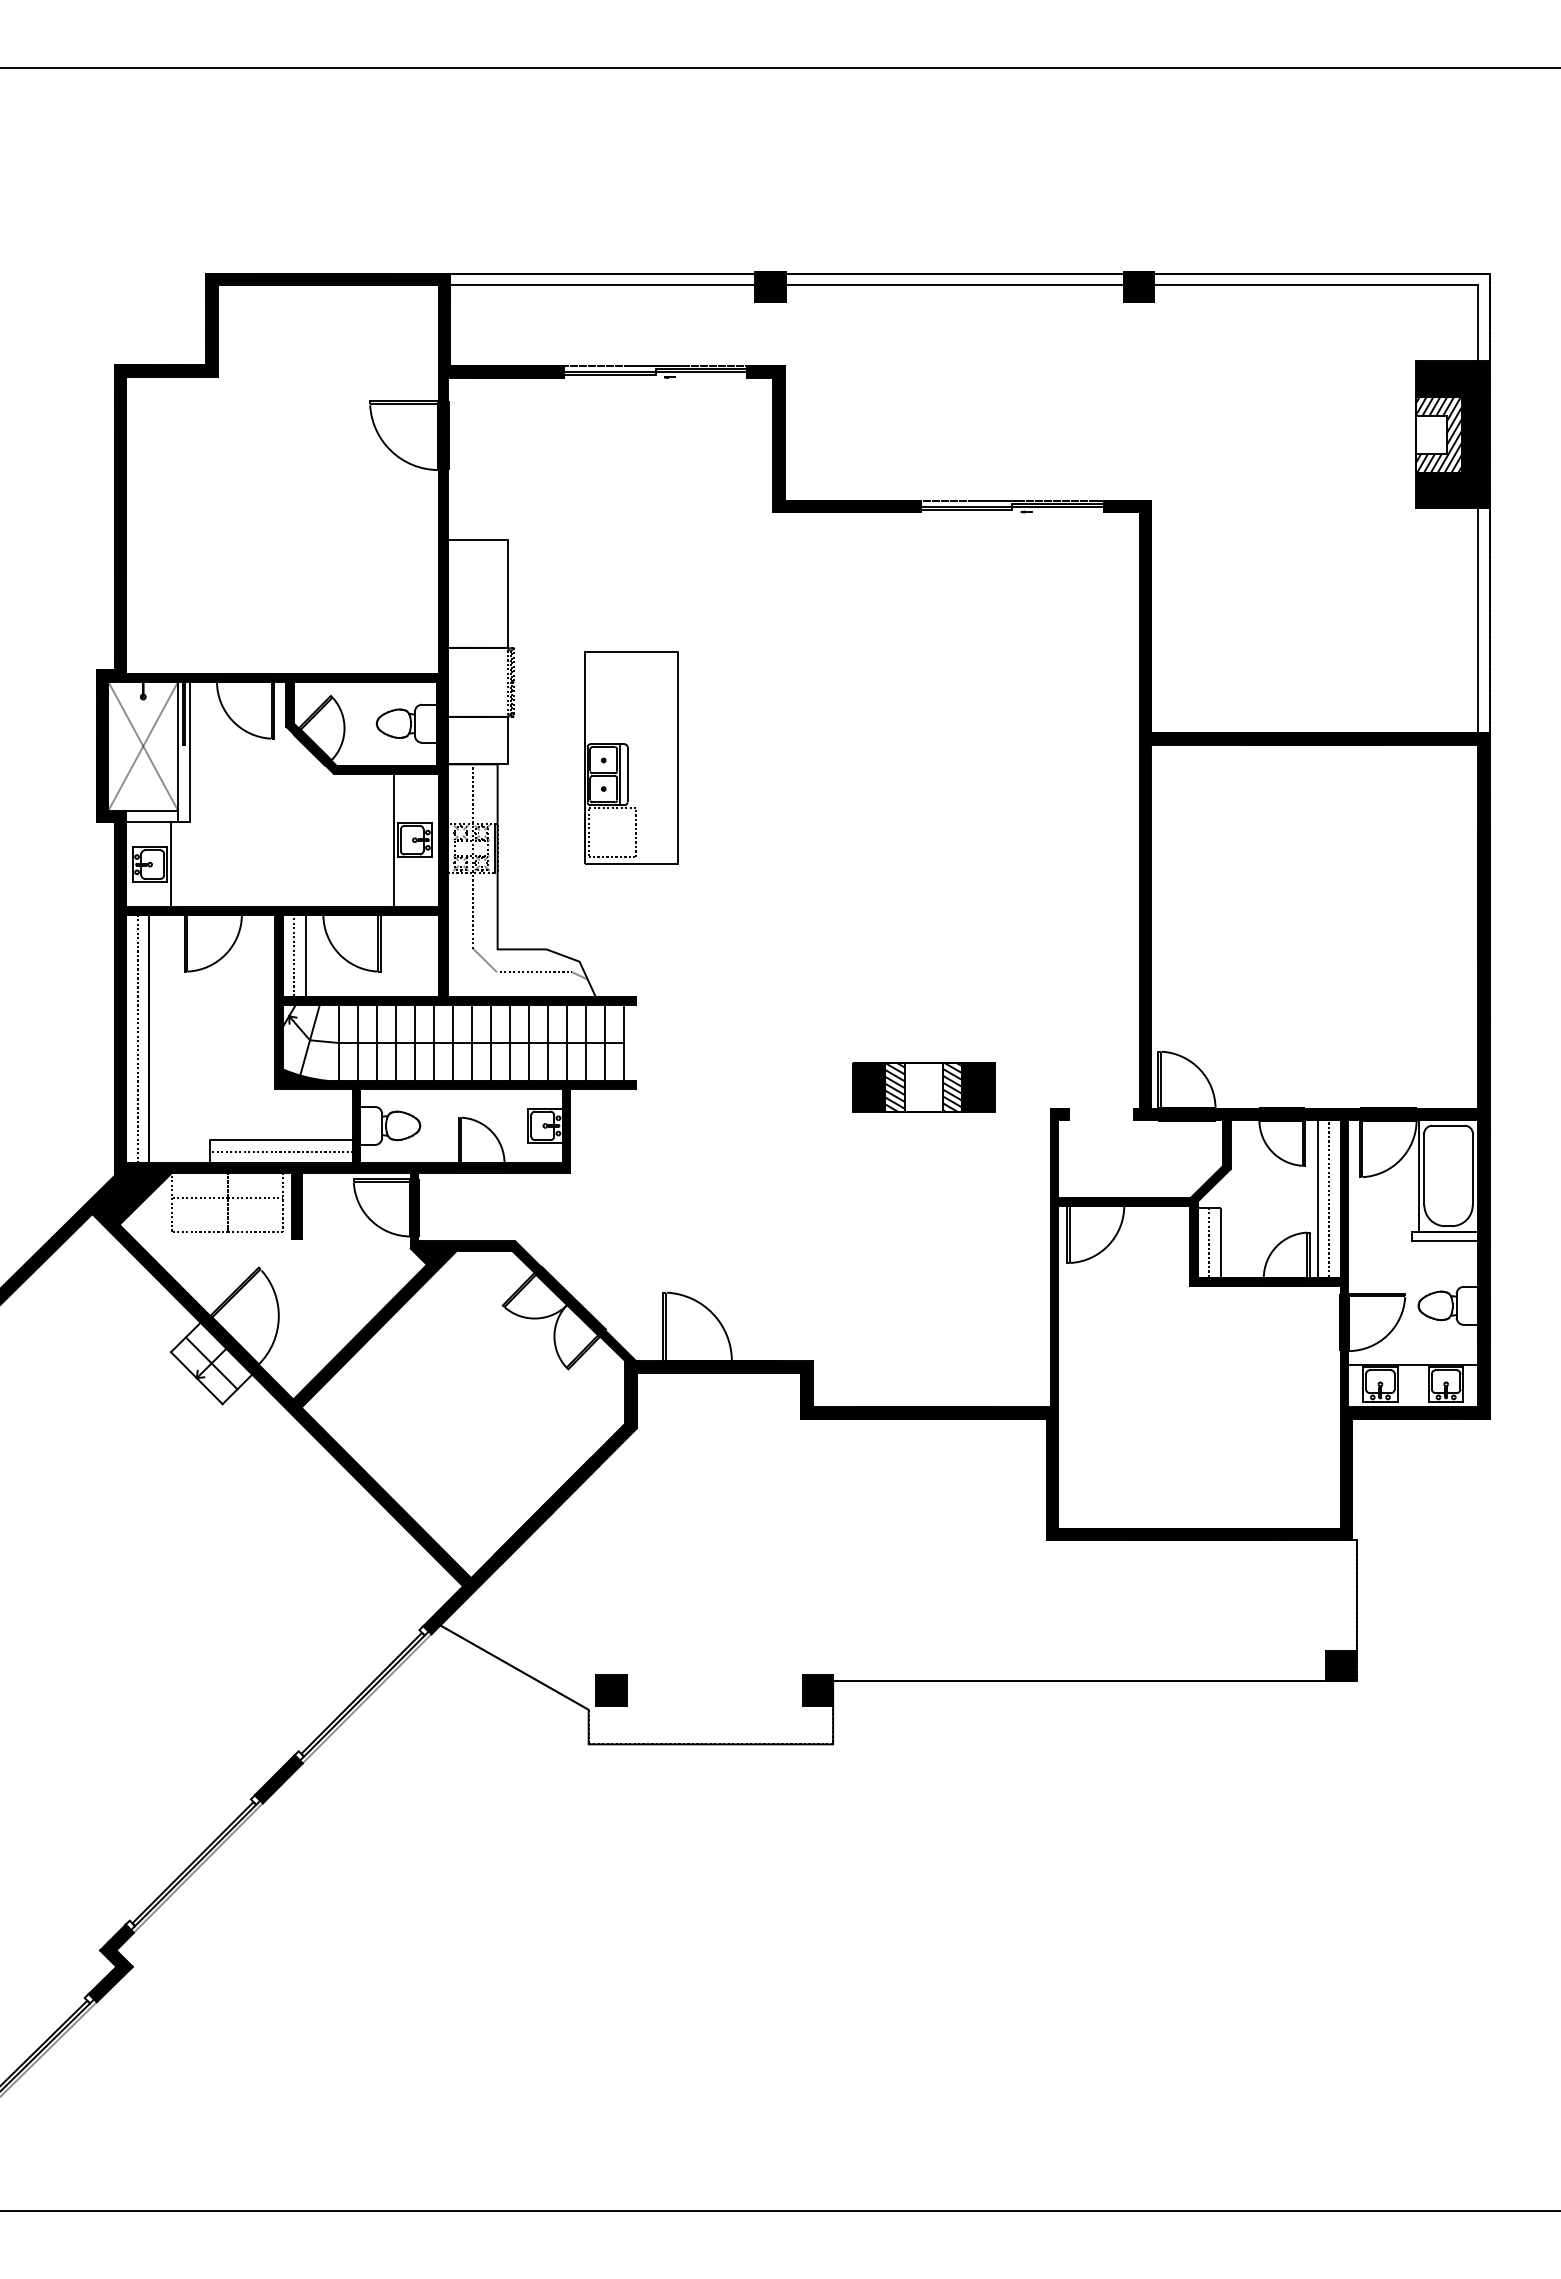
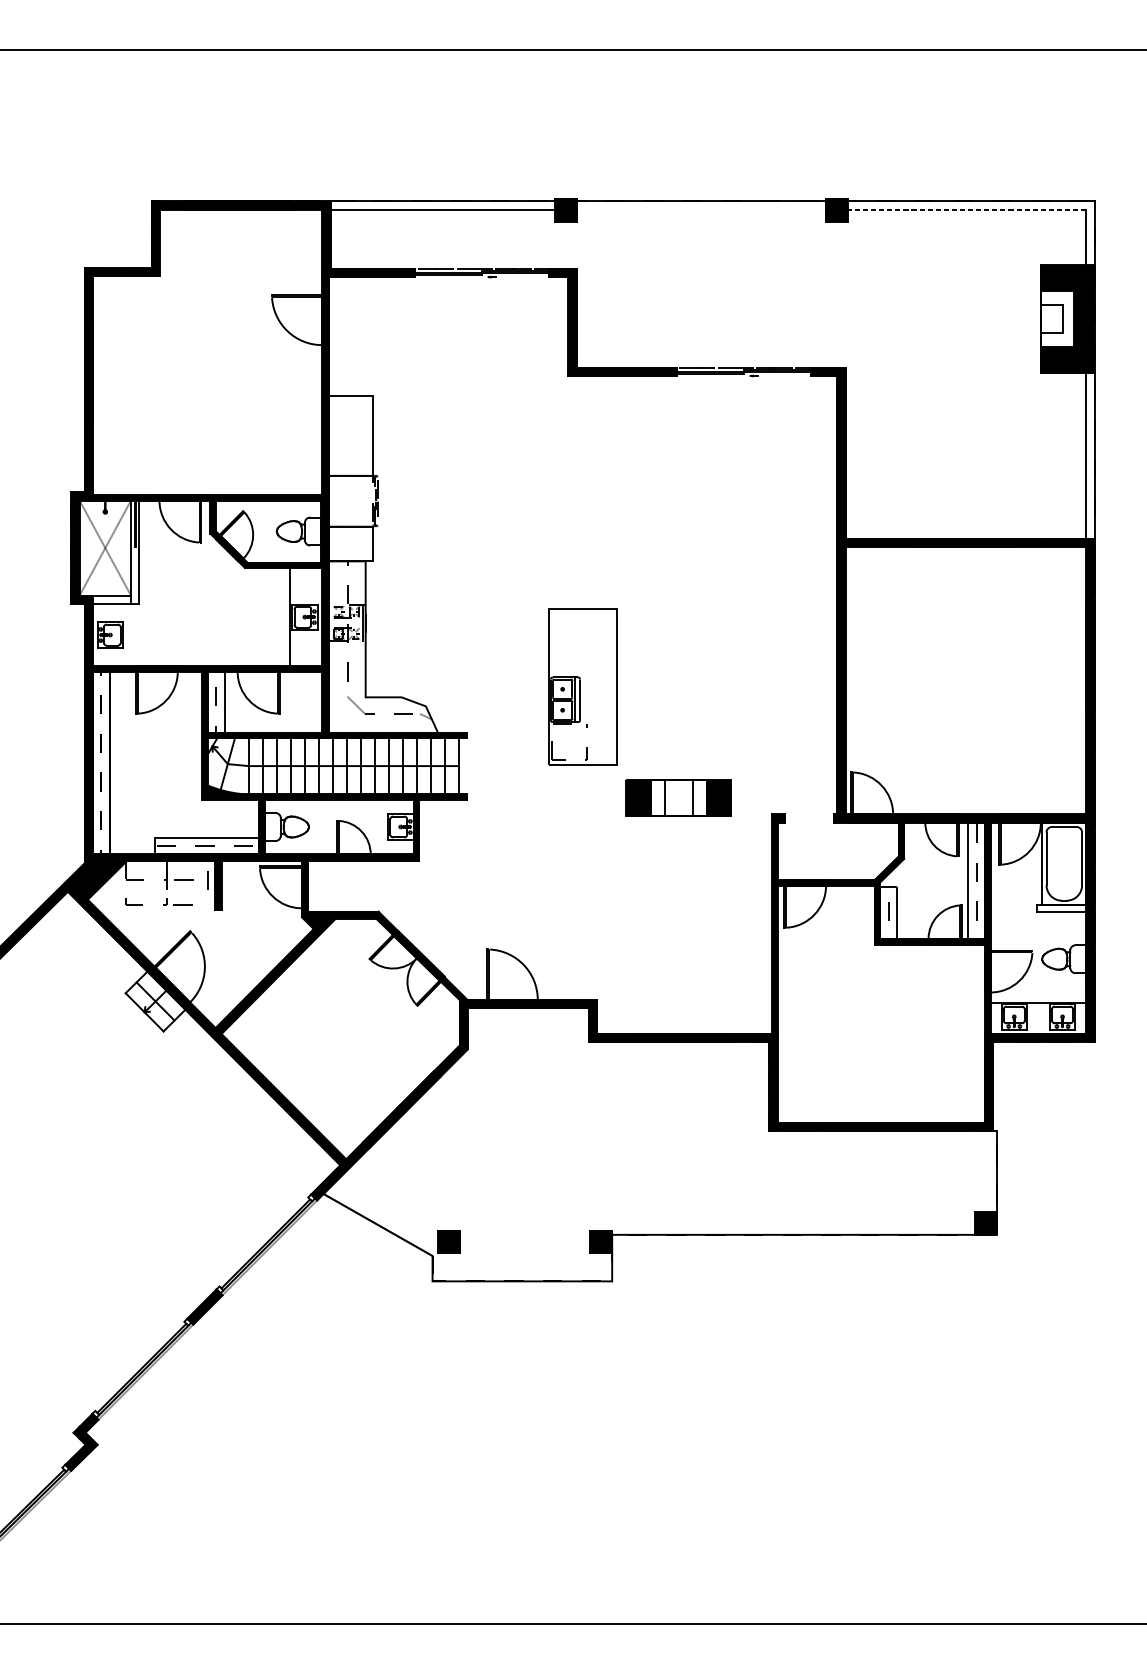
line: (954, 285) -> (701, 209), removed
line: (1315, 285) -> (966, 209), solid -> dashed
hatch: (1438, 434) -> (1056, 319), removed
part: (631, 757) -> (583, 687), moved
line: (170, 864) -> (125, 634), removed
hatch: (923, 1086) -> (678, 798), removed

